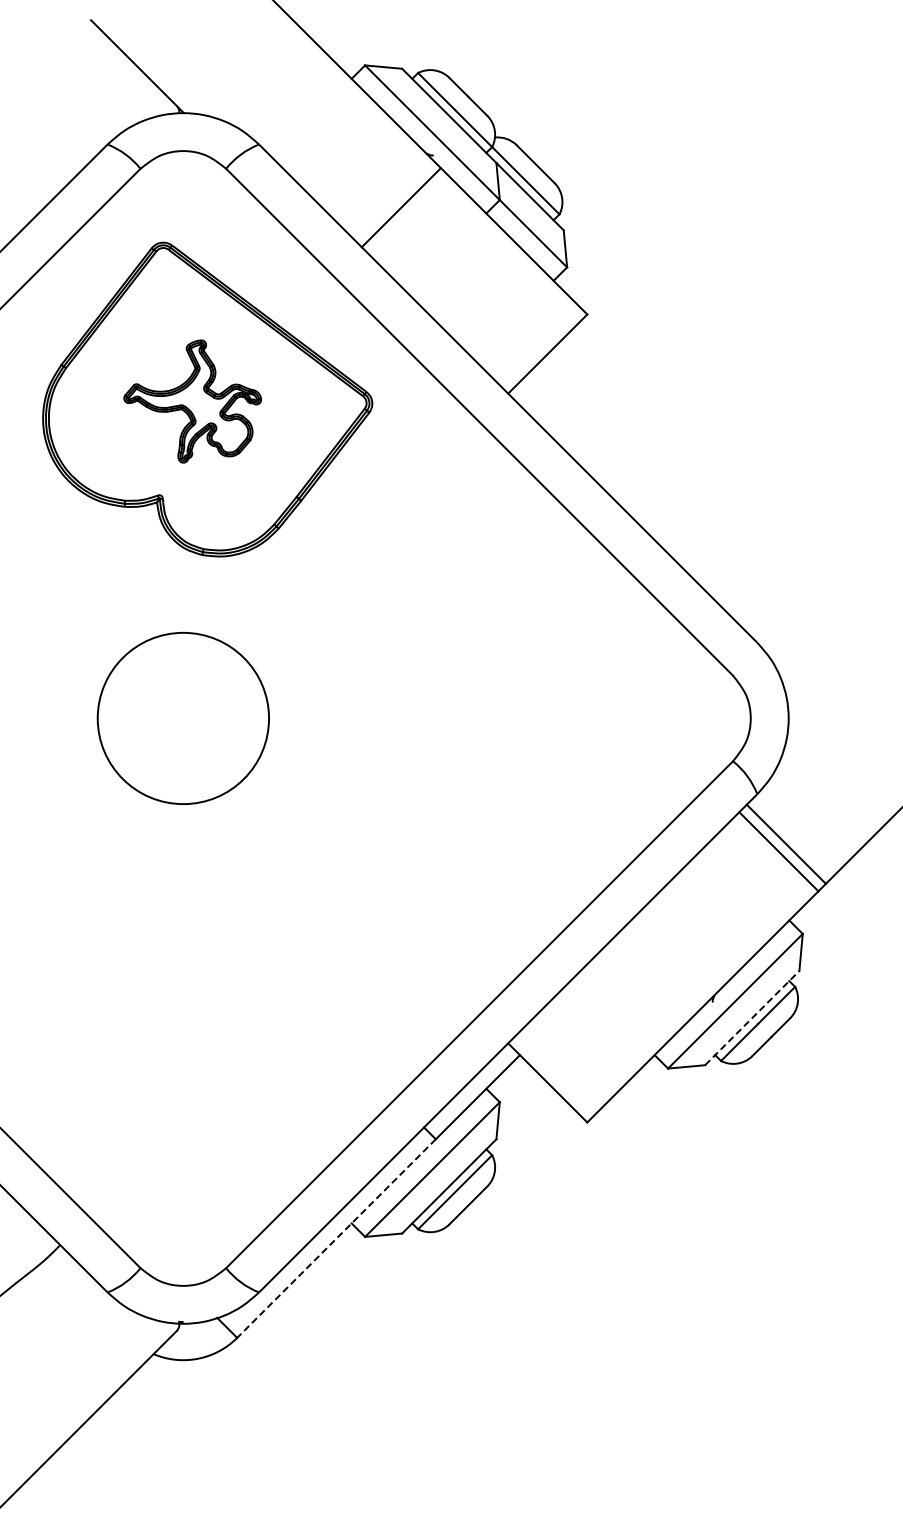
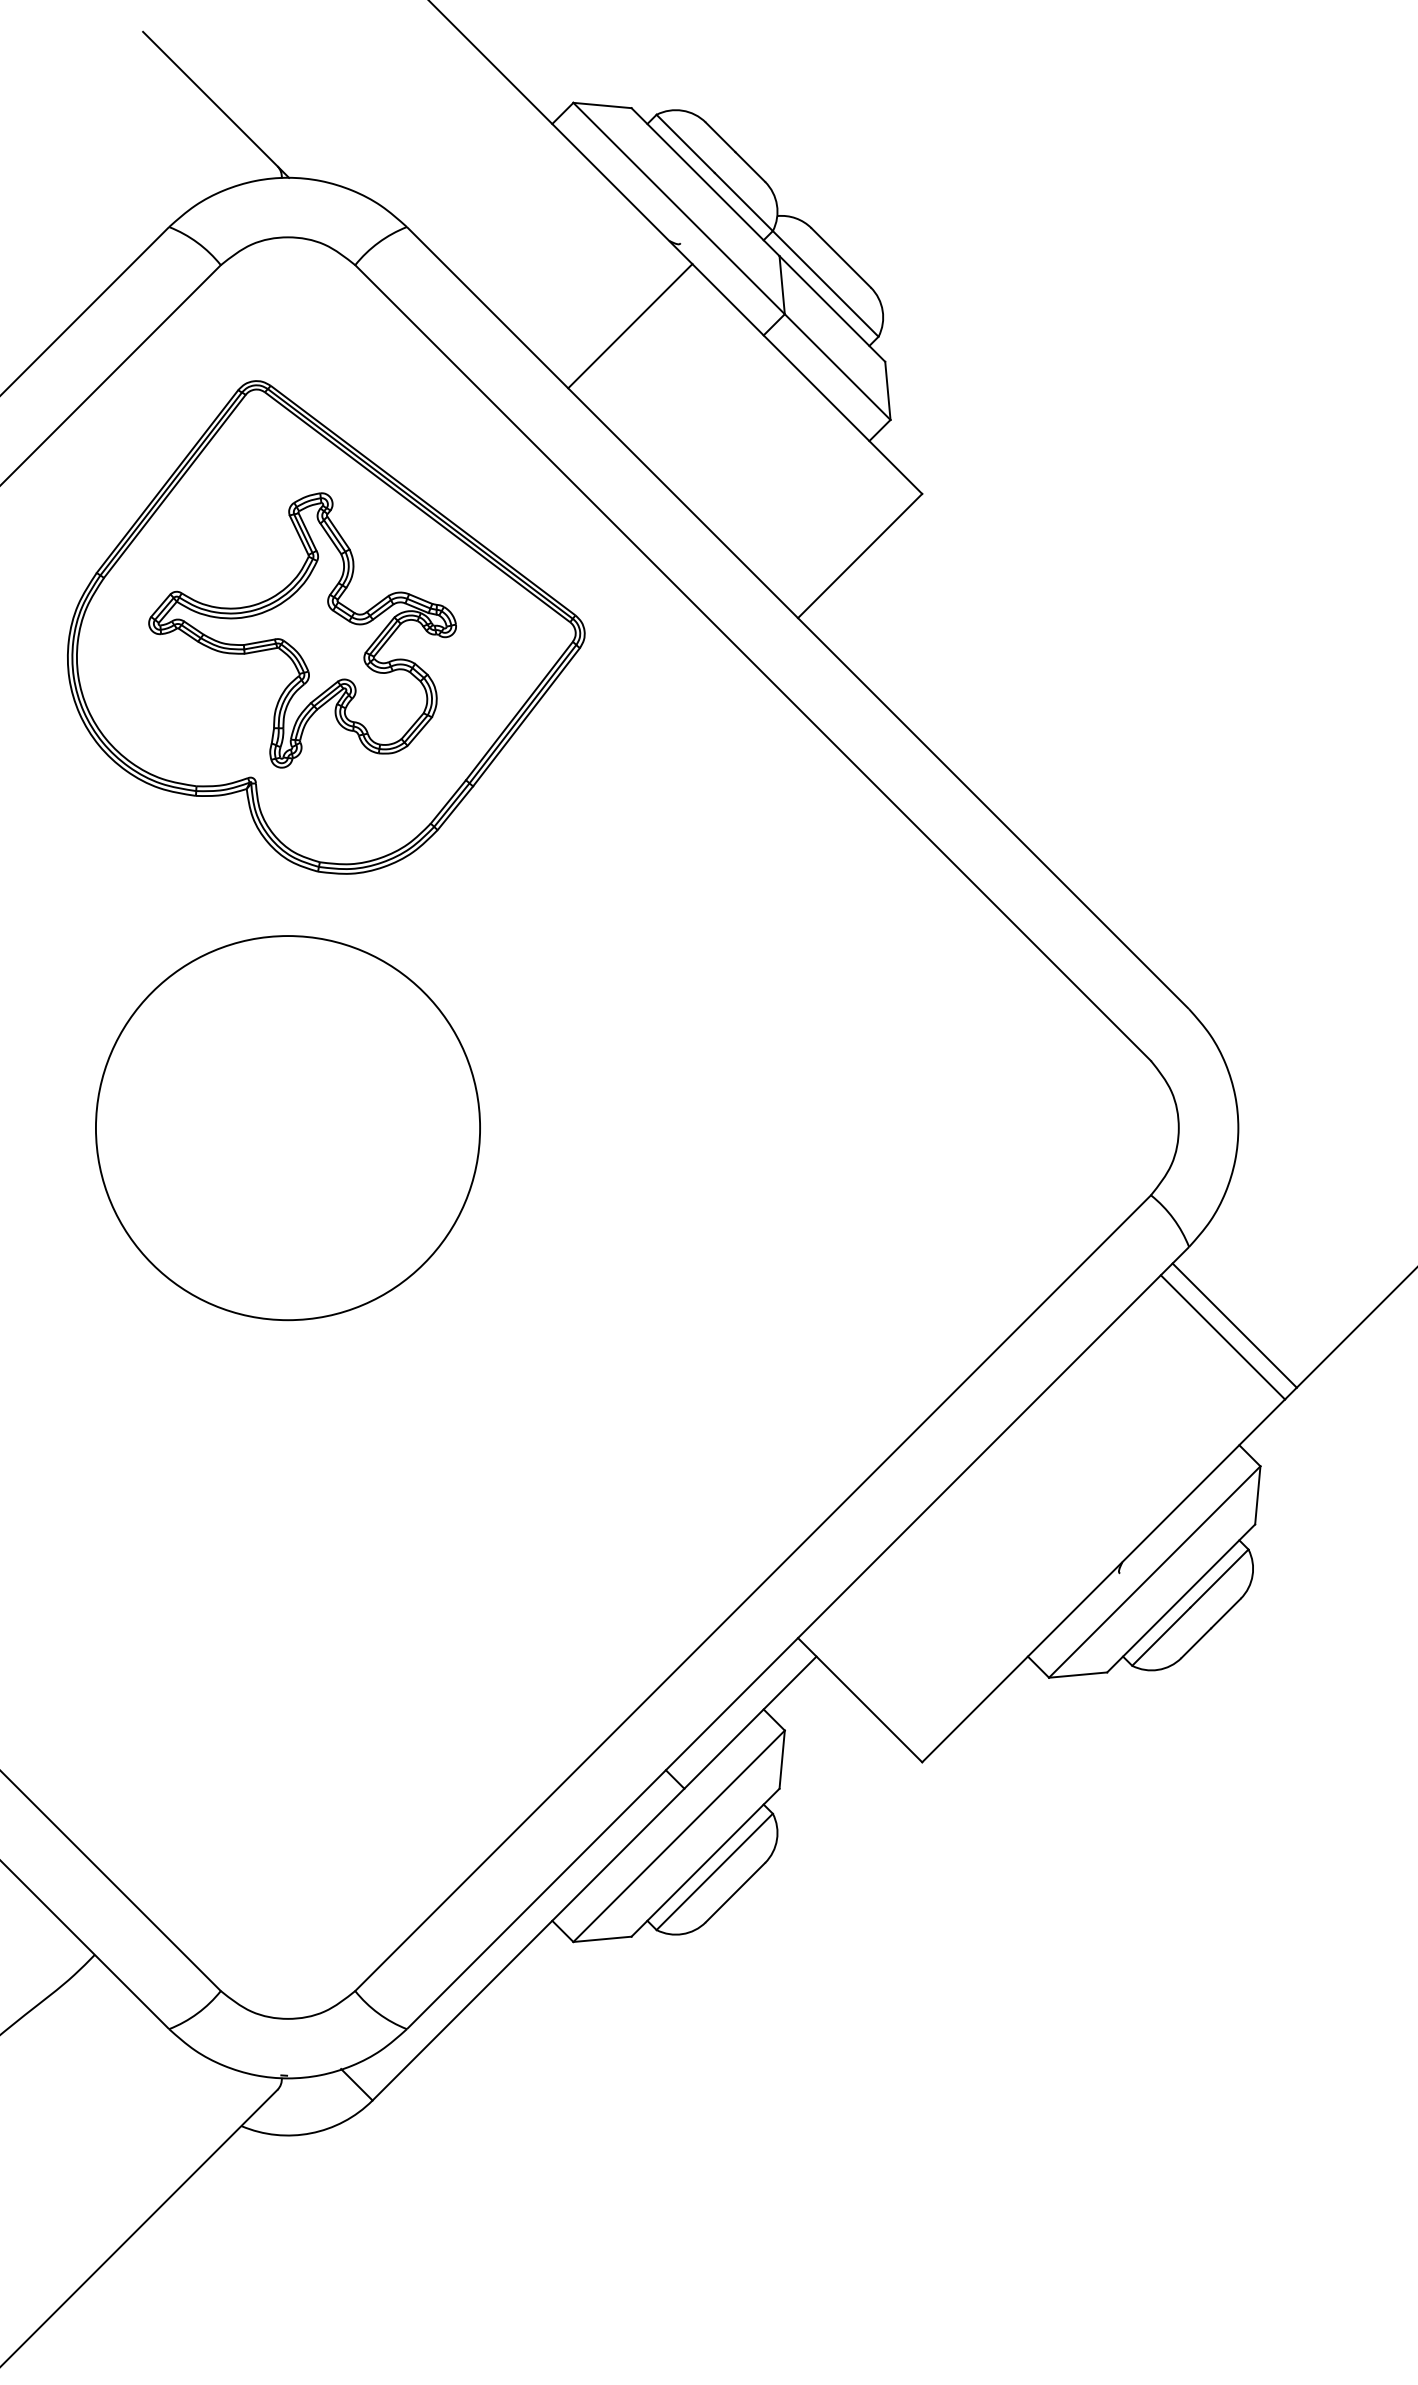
part: (192, 401) -> (302, 630), size x1.43
circle: (183, 718) -> (288, 1128), size x1.43
line: (752, 1018) -> (1181, 1599), dashed -> solid
line: (336, 1238) -> (528, 1944), dashed -> solid

